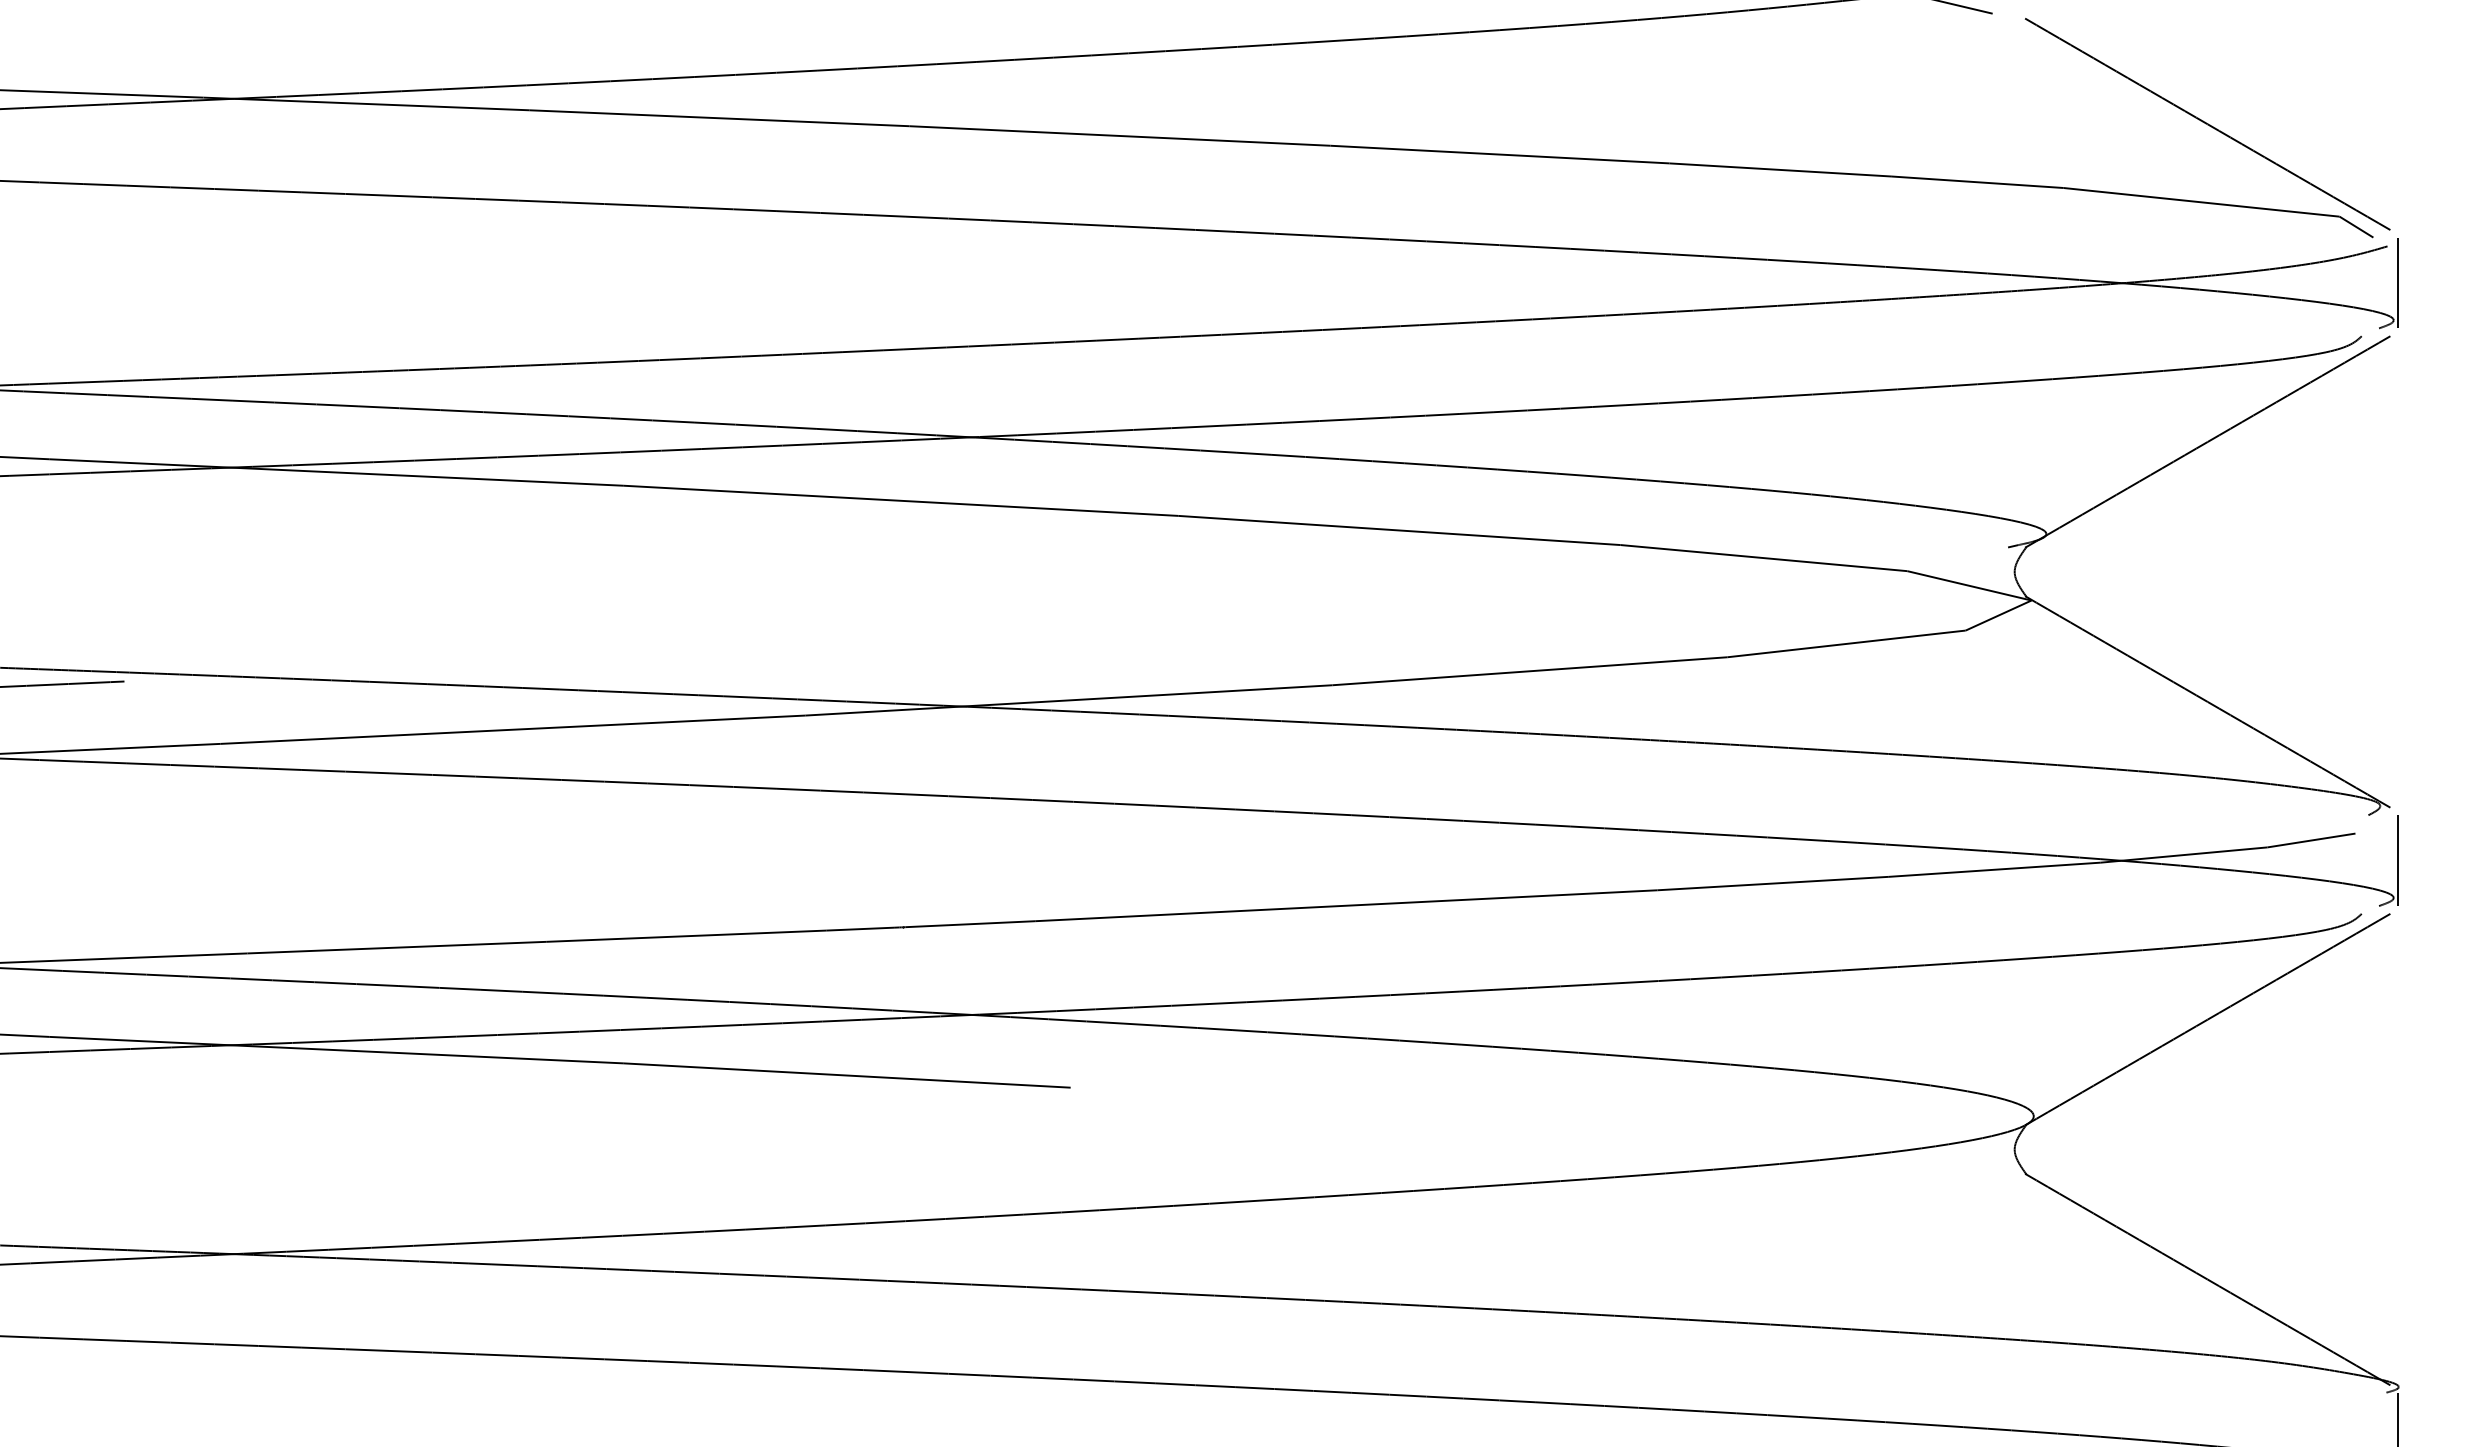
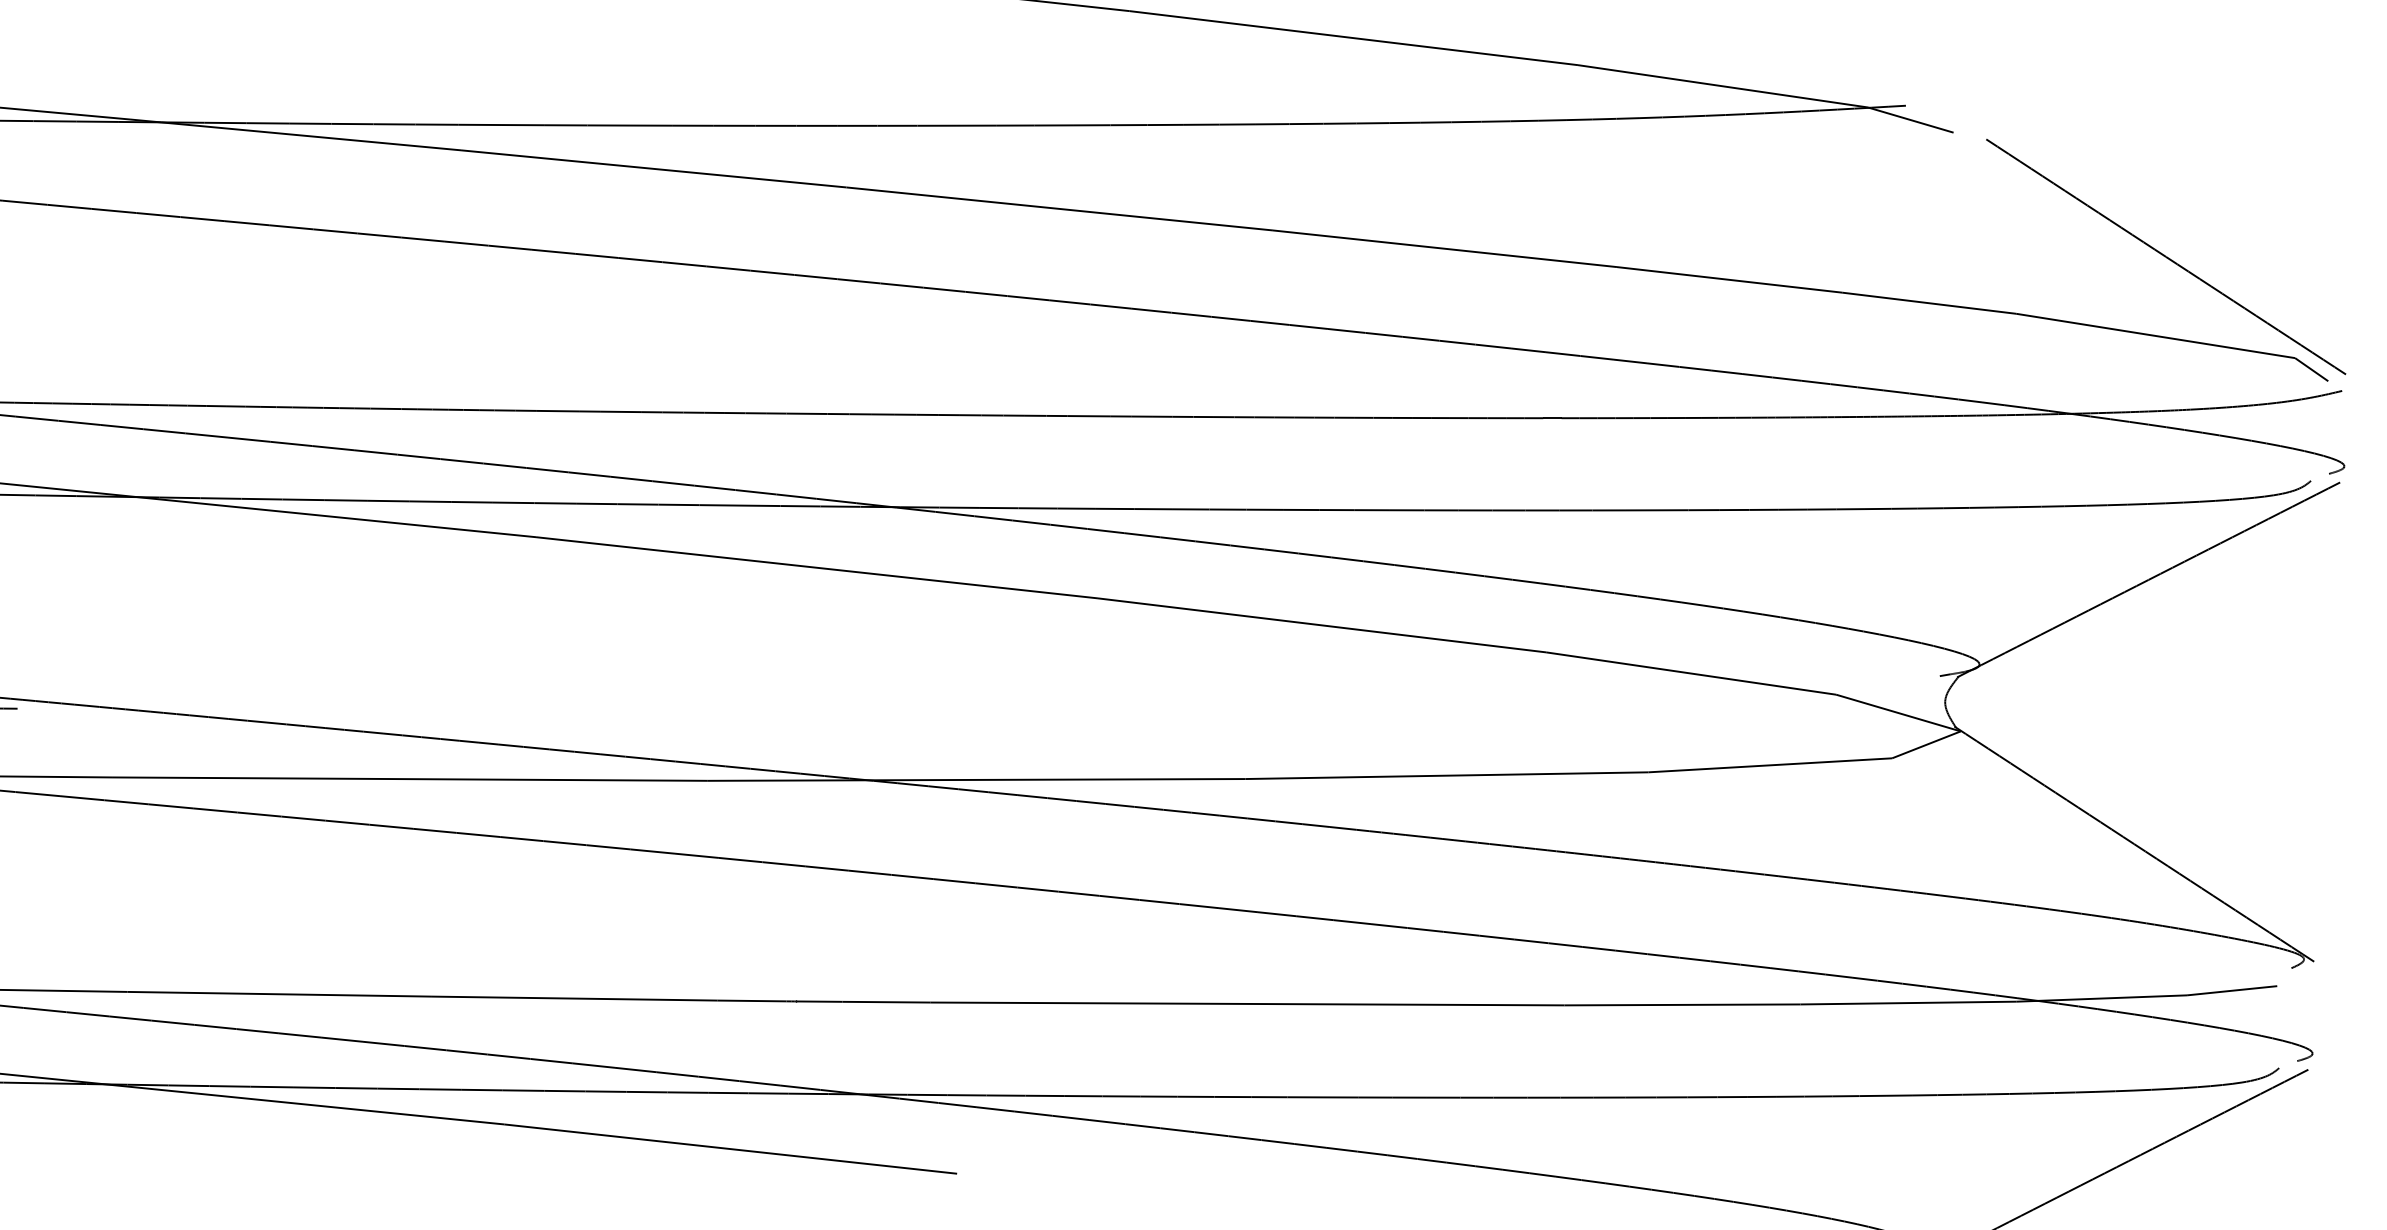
line: (2397, 282) -> (2350, 428), removed
line: (2397, 860) -> (2318, 1015), removed

